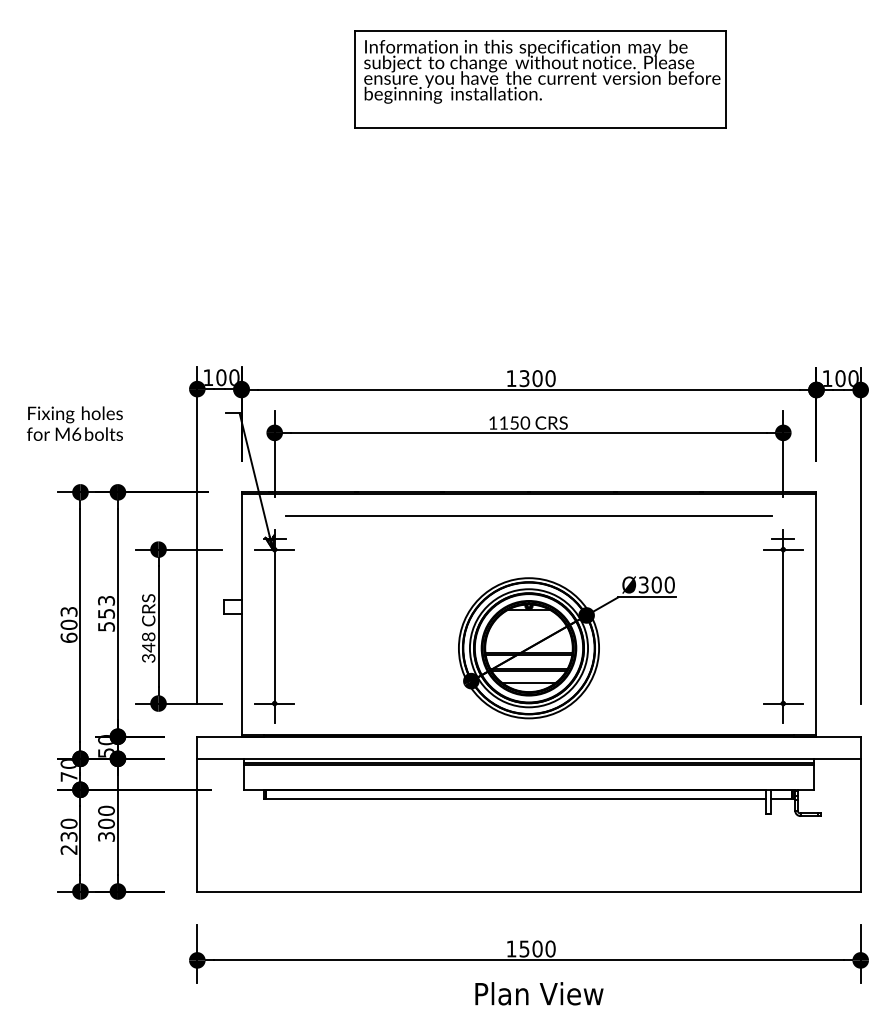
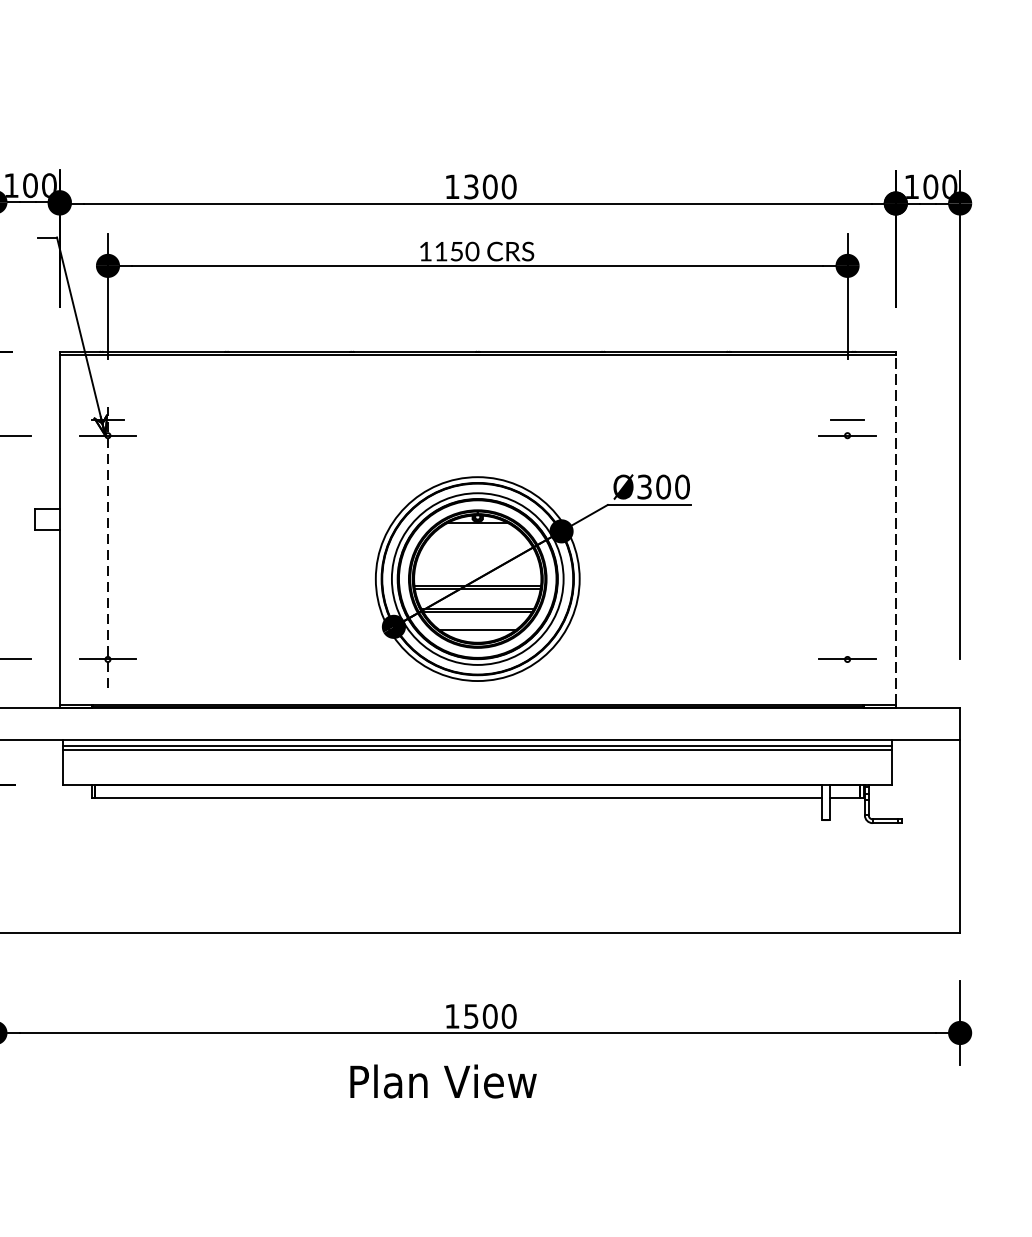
line: (528, 516) -> (477, 387), removed
line: (816, 613) -> (895, 528), solid -> dashed
line: (274, 626) -> (107, 547), solid -> dashed
line: (783, 626) -> (847, 547), removed
text: (539, 993) -> (443, 1081), moved

